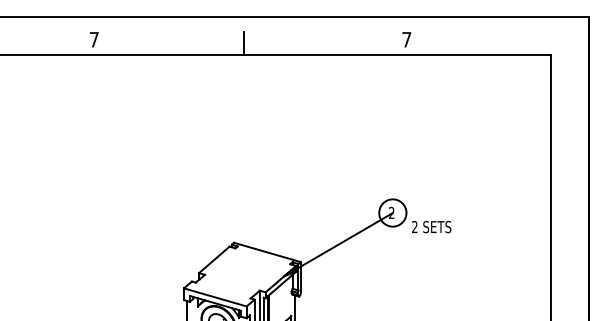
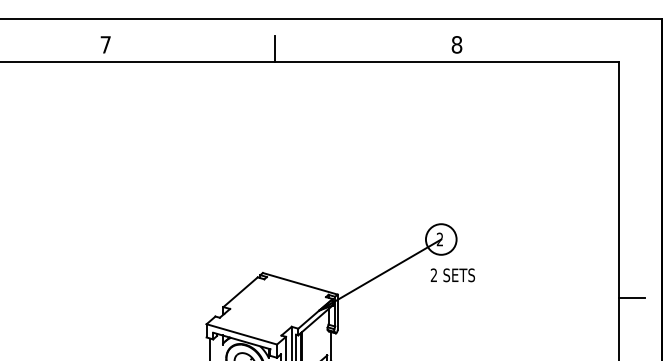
text: (406, 39) -> (456, 44), 7 -> 8
text: (431, 227) -> (452, 275), moved
line: (562, 265) -> (631, 298), added

